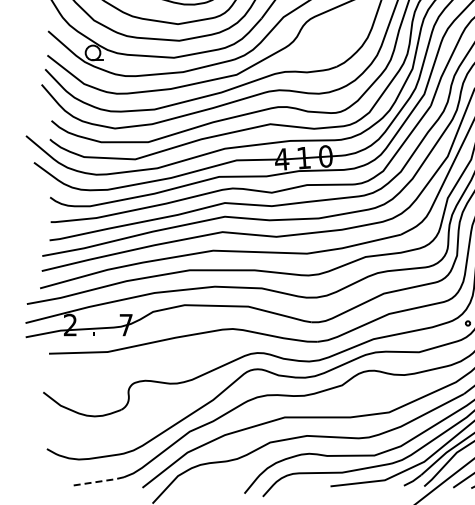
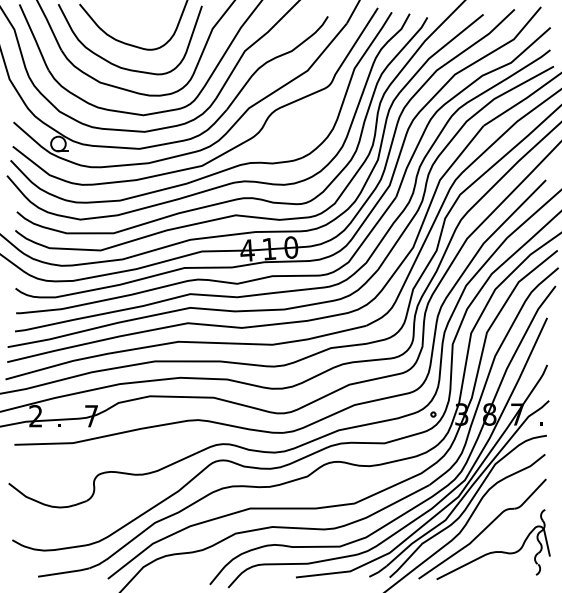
line: (99, 481) -> (64, 572), dashed -> solid

